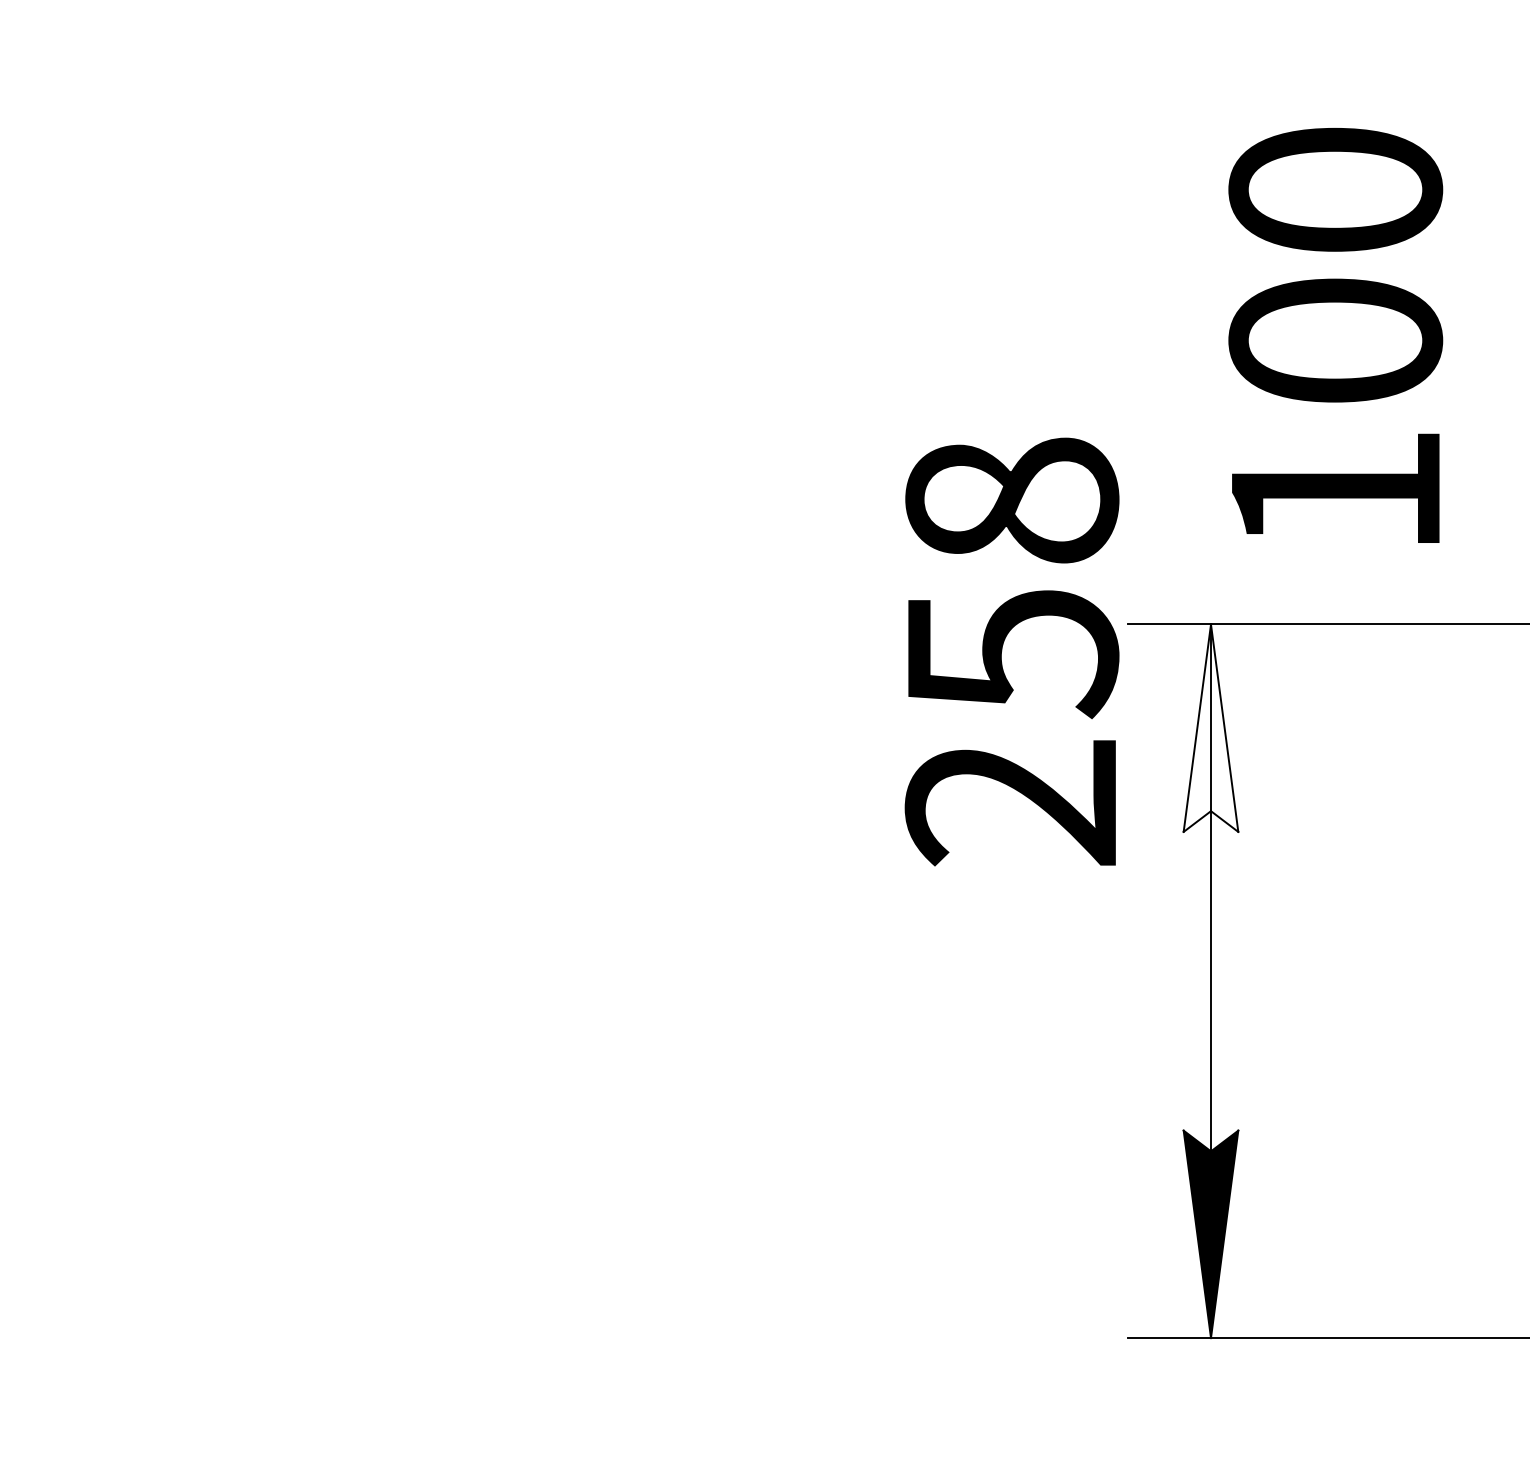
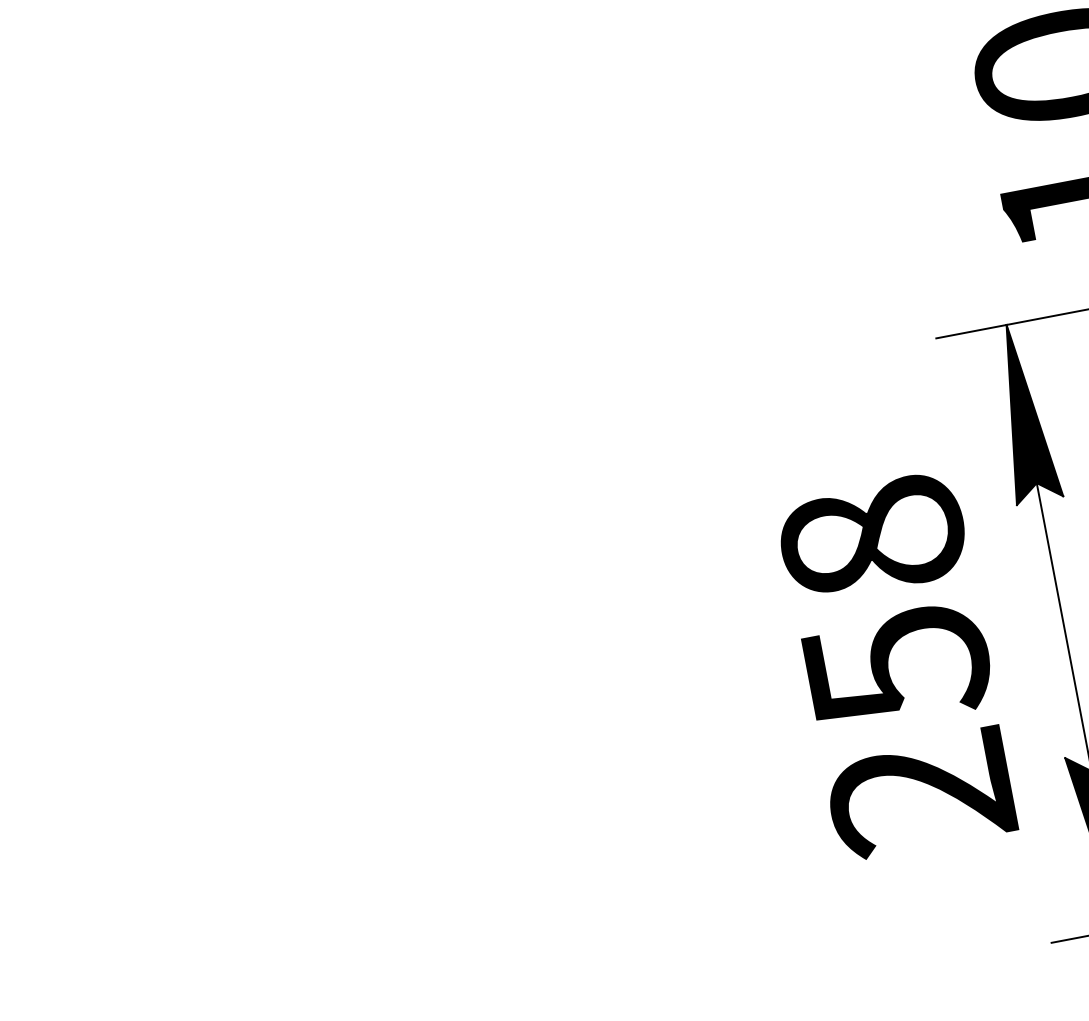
text: (1011, 651) -> (896, 665), moved
fill: (1210, 727) -> (1022, 412), added

